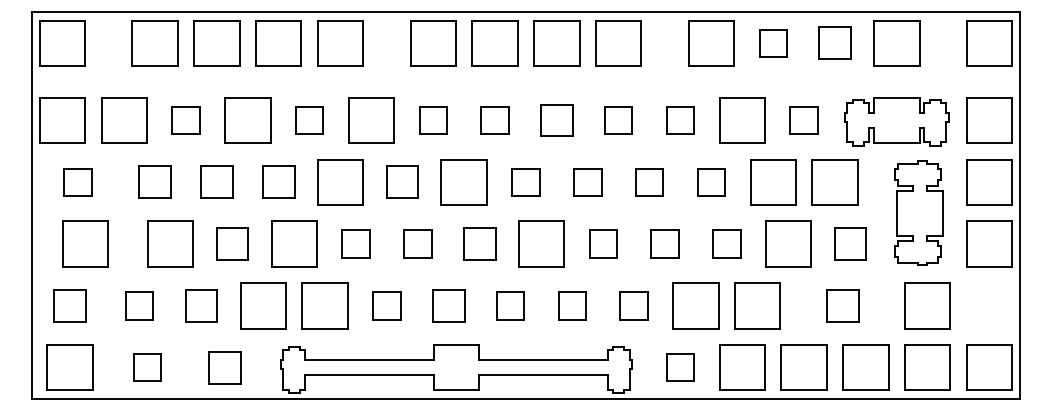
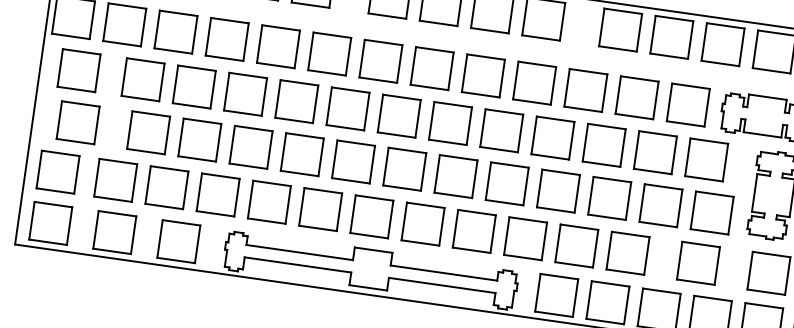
part: (773, 43) -> (672, 37), size x1.67
part: (834, 43) -> (722, 44), size x1.43
part: (185, 120) -> (175, 32), size x1.67
part: (309, 120) -> (278, 46), size x1.67
part: (433, 120) -> (381, 61), size x1.67
part: (494, 120) -> (431, 68), size x1.67
part: (556, 120) -> (483, 75), size x1.43
part: (618, 120) -> (534, 83), size x1.67
part: (680, 120) -> (585, 90), size x1.67
part: (803, 120) -> (687, 105), size x1.67
part: (77, 182) -> (78, 70), size x1.67
part: (154, 182) -> (142, 79), size x1.43
part: (216, 182) -> (193, 87), size x1.43
part: (278, 182) -> (245, 94), size x1.43
part: (402, 182) -> (348, 109), size x1.43
part: (525, 182) -> (450, 123), size x1.67
part: (587, 182) -> (501, 130), size x1.67
part: (649, 182) -> (552, 138), size x1.67
part: (711, 182) -> (604, 145), size x1.67
part: (232, 243) -> (199, 139), size x1.43
part: (355, 243) -> (301, 154), size x1.67
part: (417, 243) -> (353, 161), size x1.67
part: (479, 243) -> (404, 168), size x1.43
part: (603, 243) -> (507, 183), size x1.67
part: (664, 243) -> (558, 190), size x1.67
part: (726, 243) -> (609, 197), size x1.67
part: (850, 243) -> (712, 212), size x1.43
part: (69, 305) -> (57, 171), size x1.43
part: (139, 305) -> (115, 180), size x1.67
part: (201, 305) -> (166, 187), size x1.43
part: (386, 305) -> (320, 209), size x1.67
part: (448, 305) -> (371, 216), size x1.43
part: (510, 305) -> (423, 223), size x1.67
part: (572, 305) -> (474, 231), size x1.67
part: (633, 305) -> (525, 238), size x1.67
part: (842, 305) -> (698, 262), size x1.43
part: (147, 367) -> (114, 232), size x1.67
part: (224, 367) -> (178, 241), size x1.43
part: (680, 367) -> (556, 295), size x1.67

